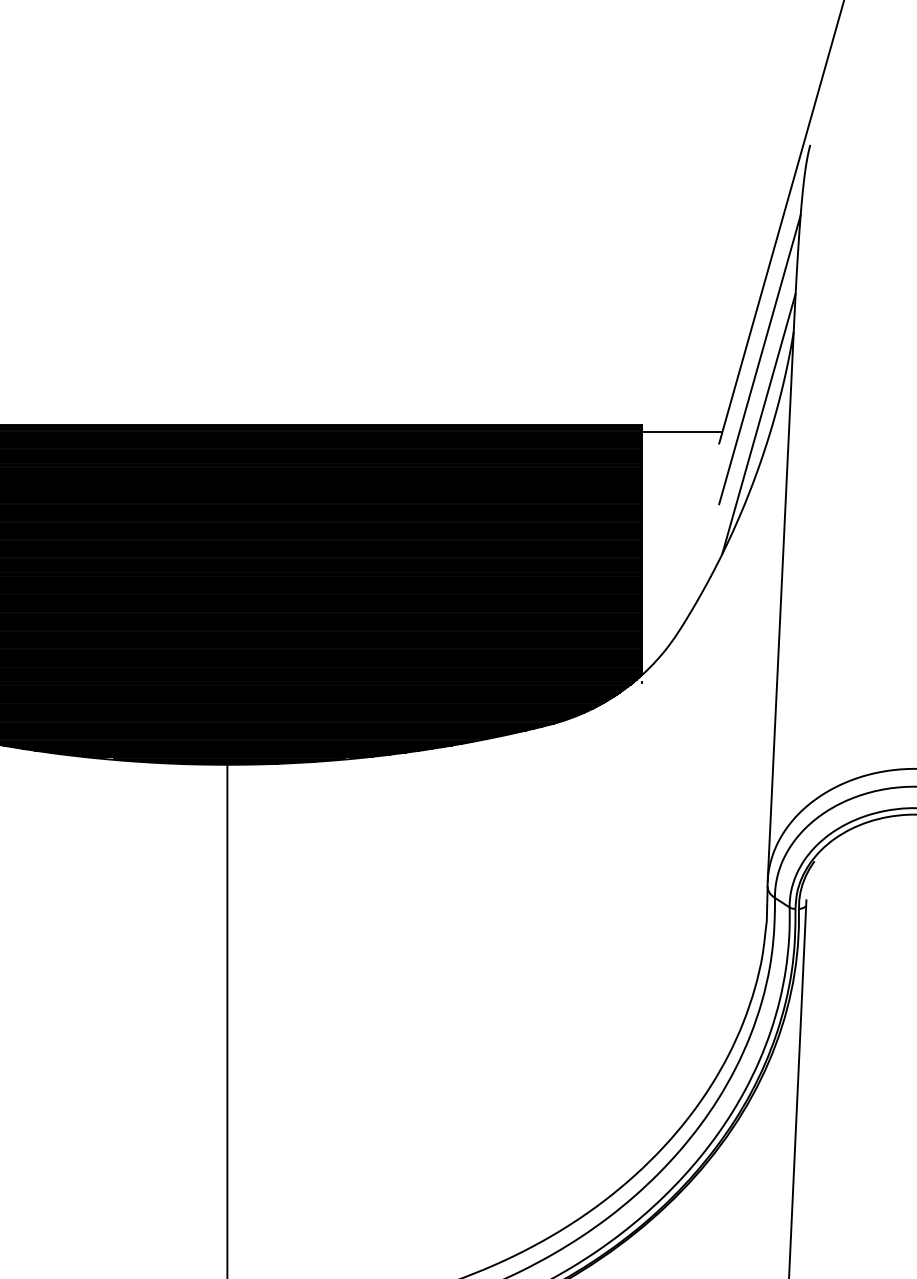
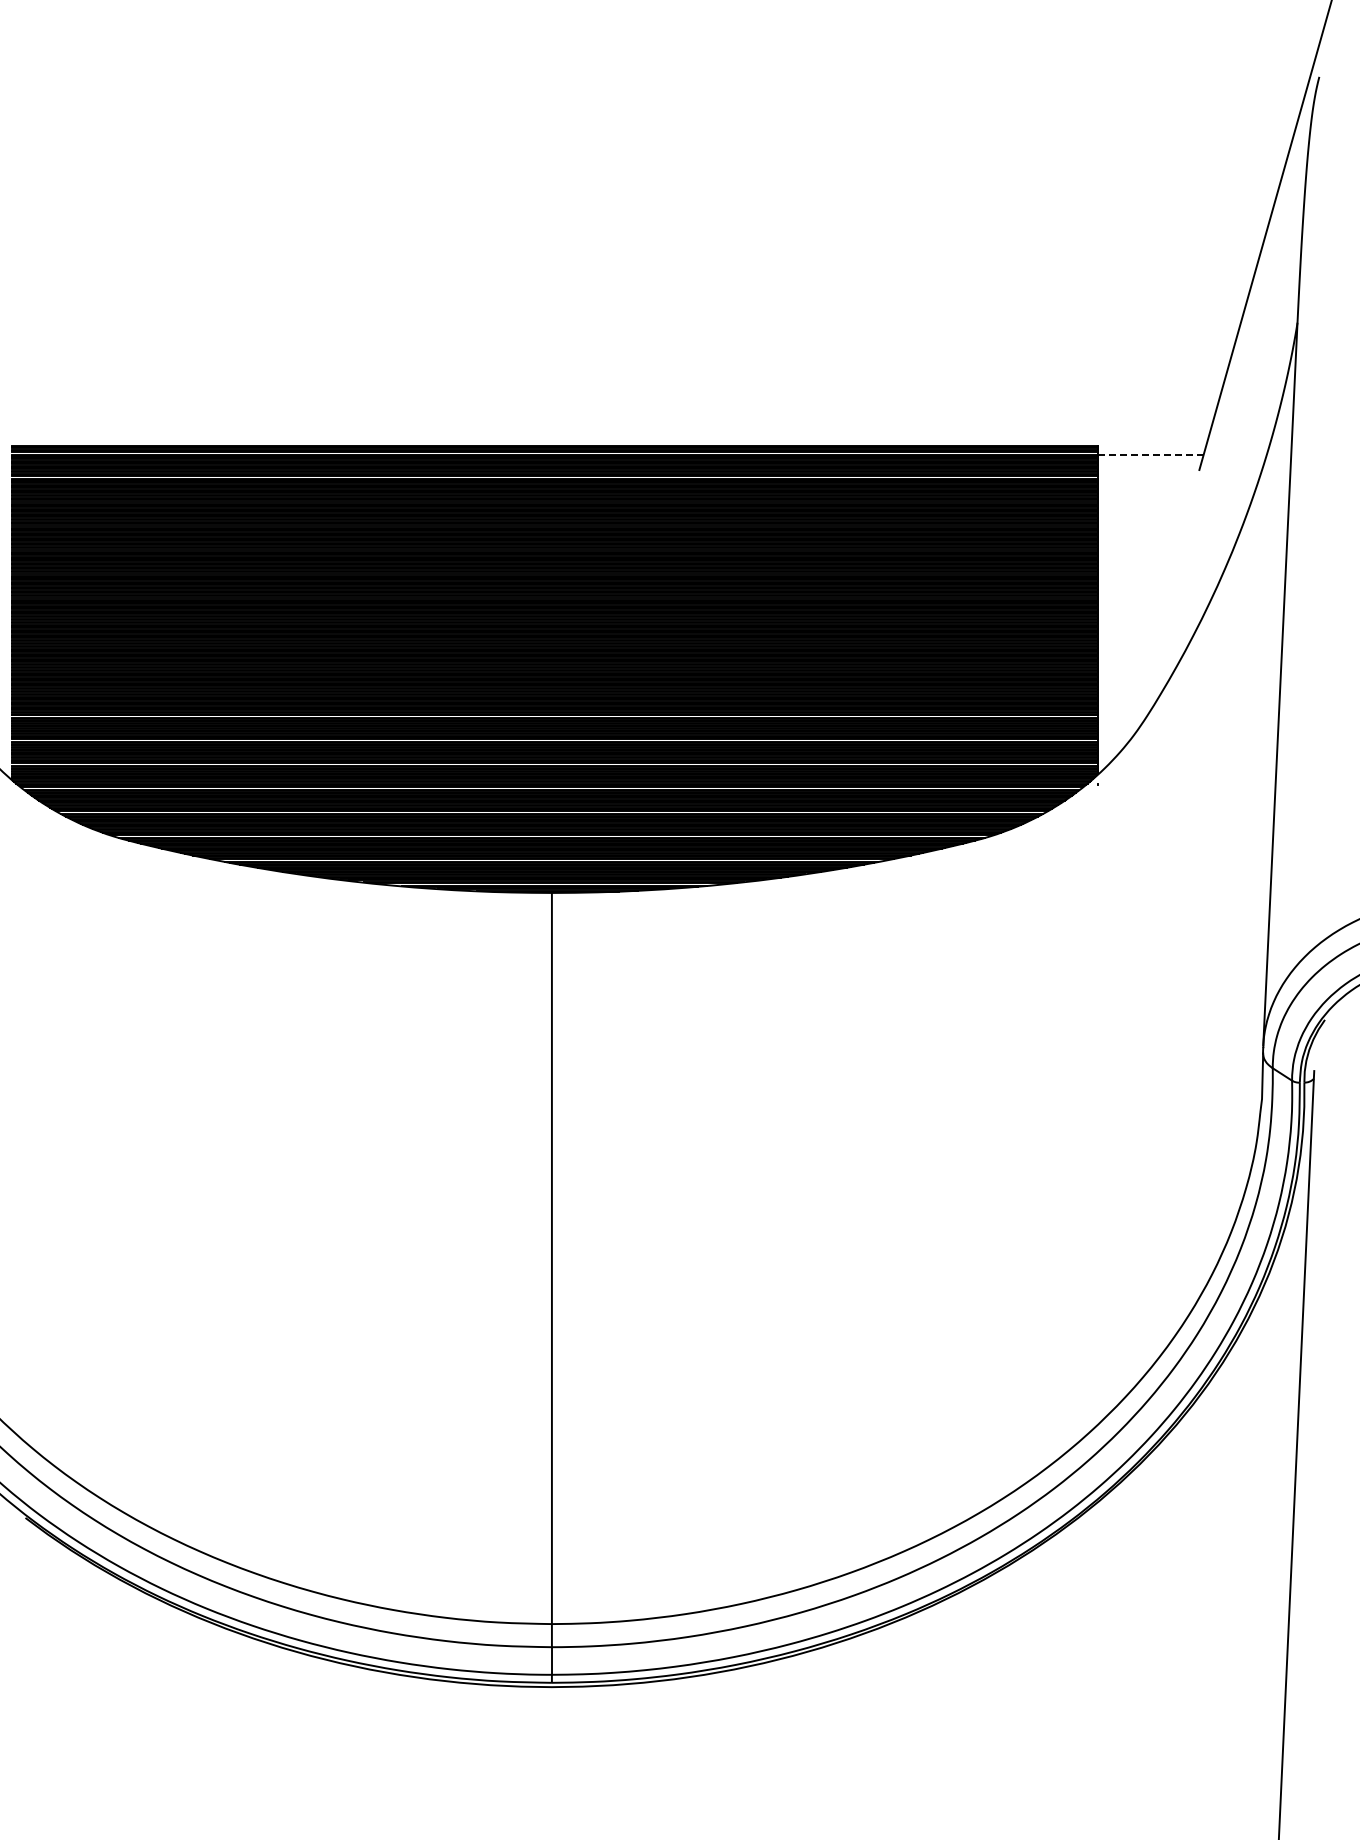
line: (759, 359) -> (1252, 359), removed
line: (758, 423) -> (1251, 443), removed
line: (682, 432) -> (1150, 455), solid -> dashed

